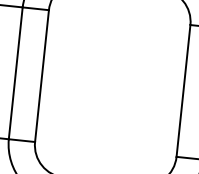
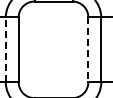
line: (15, 72) -> (5, 49), solid -> dashed
line: (183, 92) -> (88, 50), solid -> dashed

